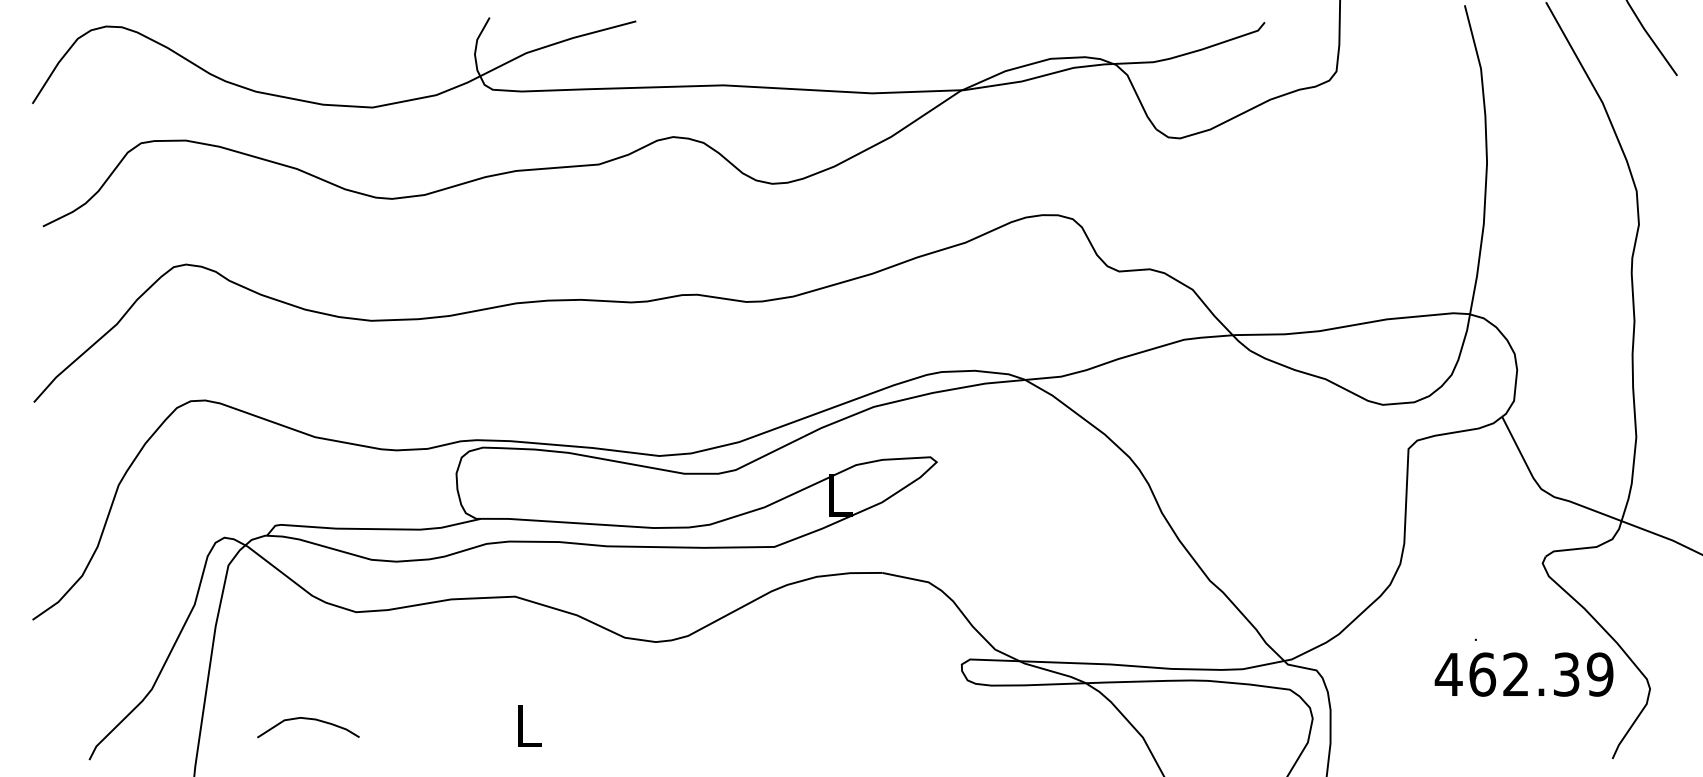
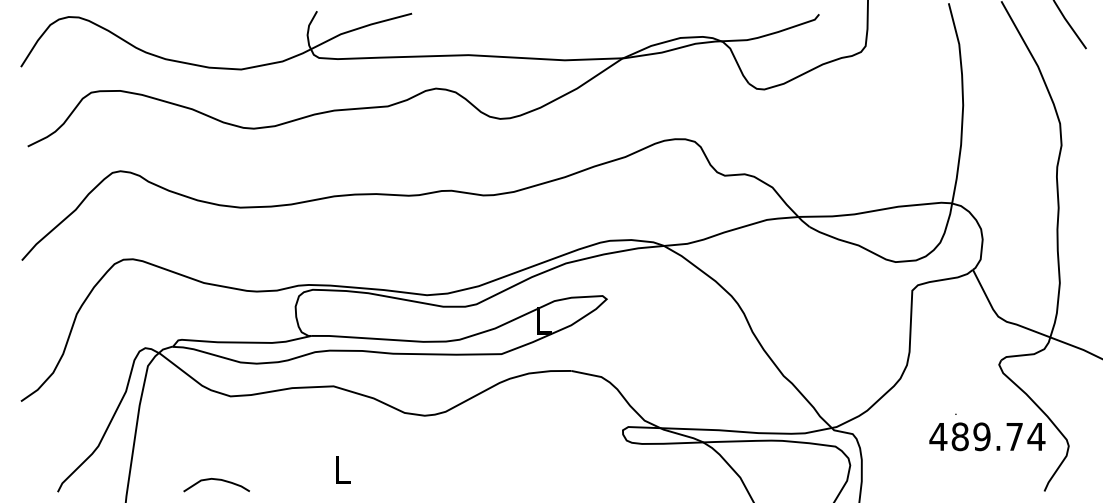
text: (1541, 674) -> (998, 436), 462.39 -> 489.74
curve: (308, 720) -> (216, 480), moved

